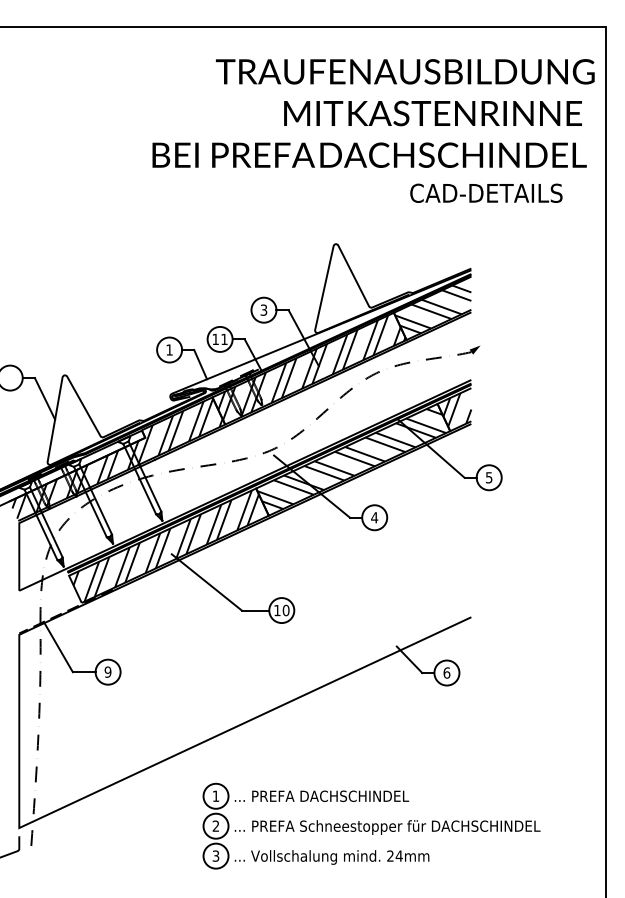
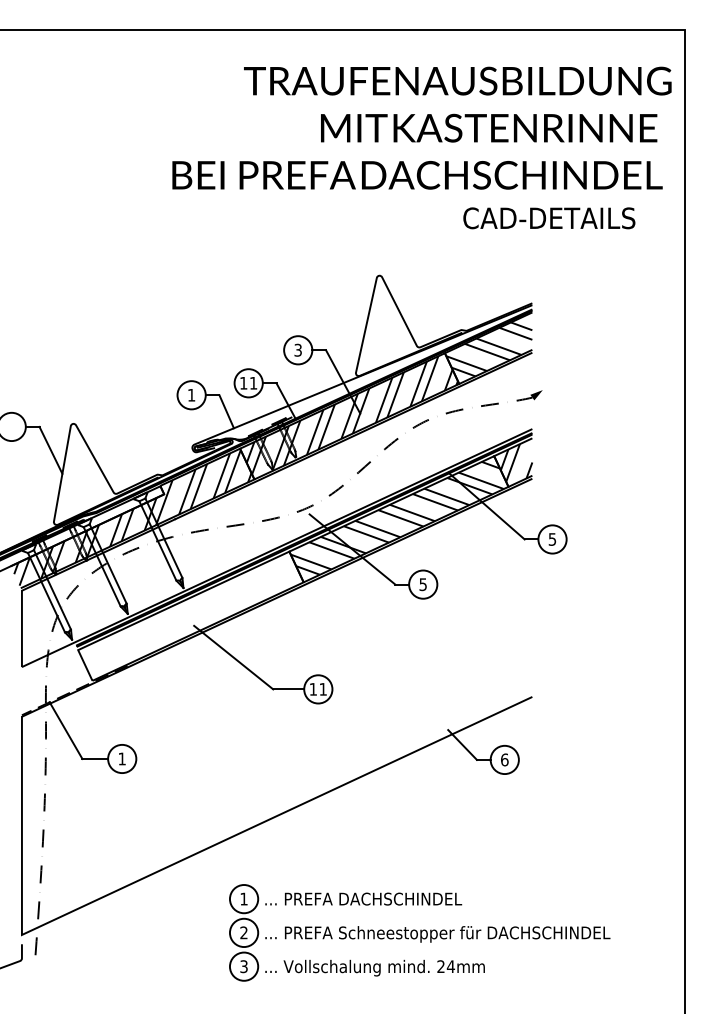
text: (374, 517) -> (423, 584), 4 -> 5
hatch: (171, 545) -> (193, 616), removed
text: (286, 609) -> (323, 688), 10 -> 11
text: (107, 671) -> (121, 758), 9 -> 1

